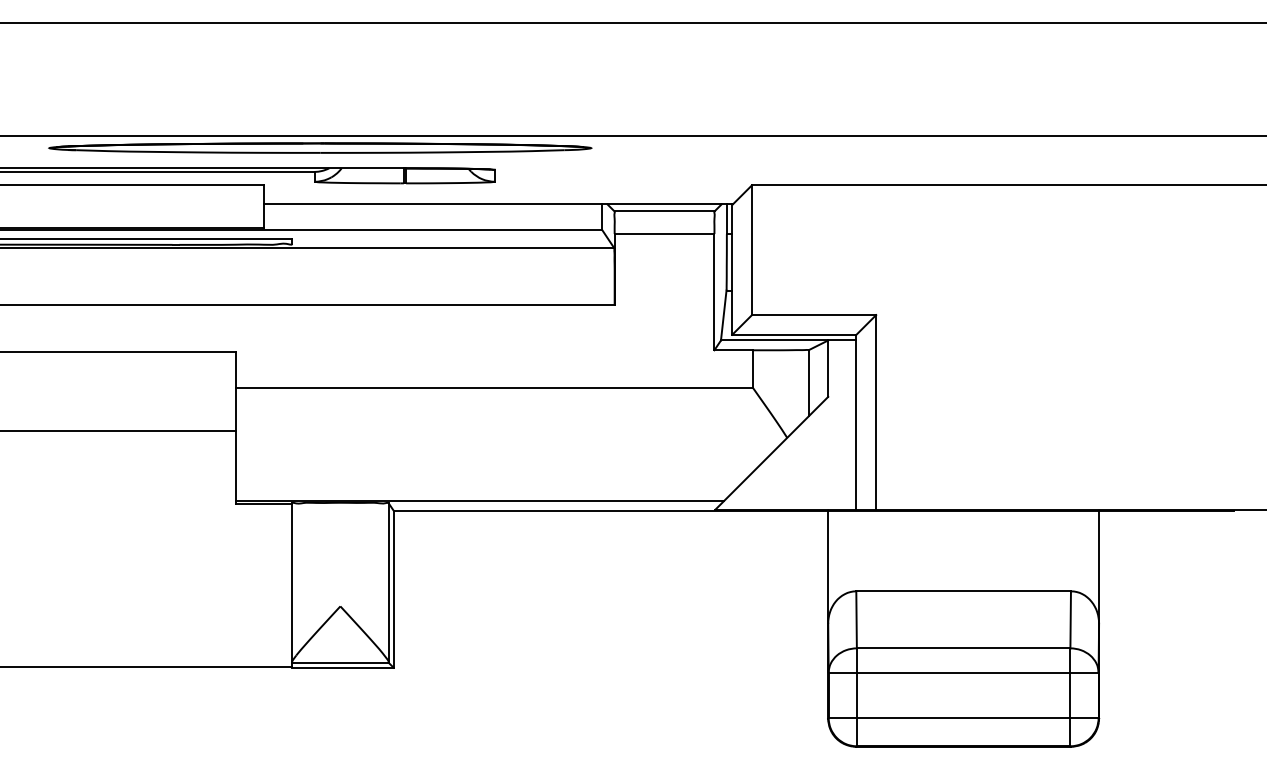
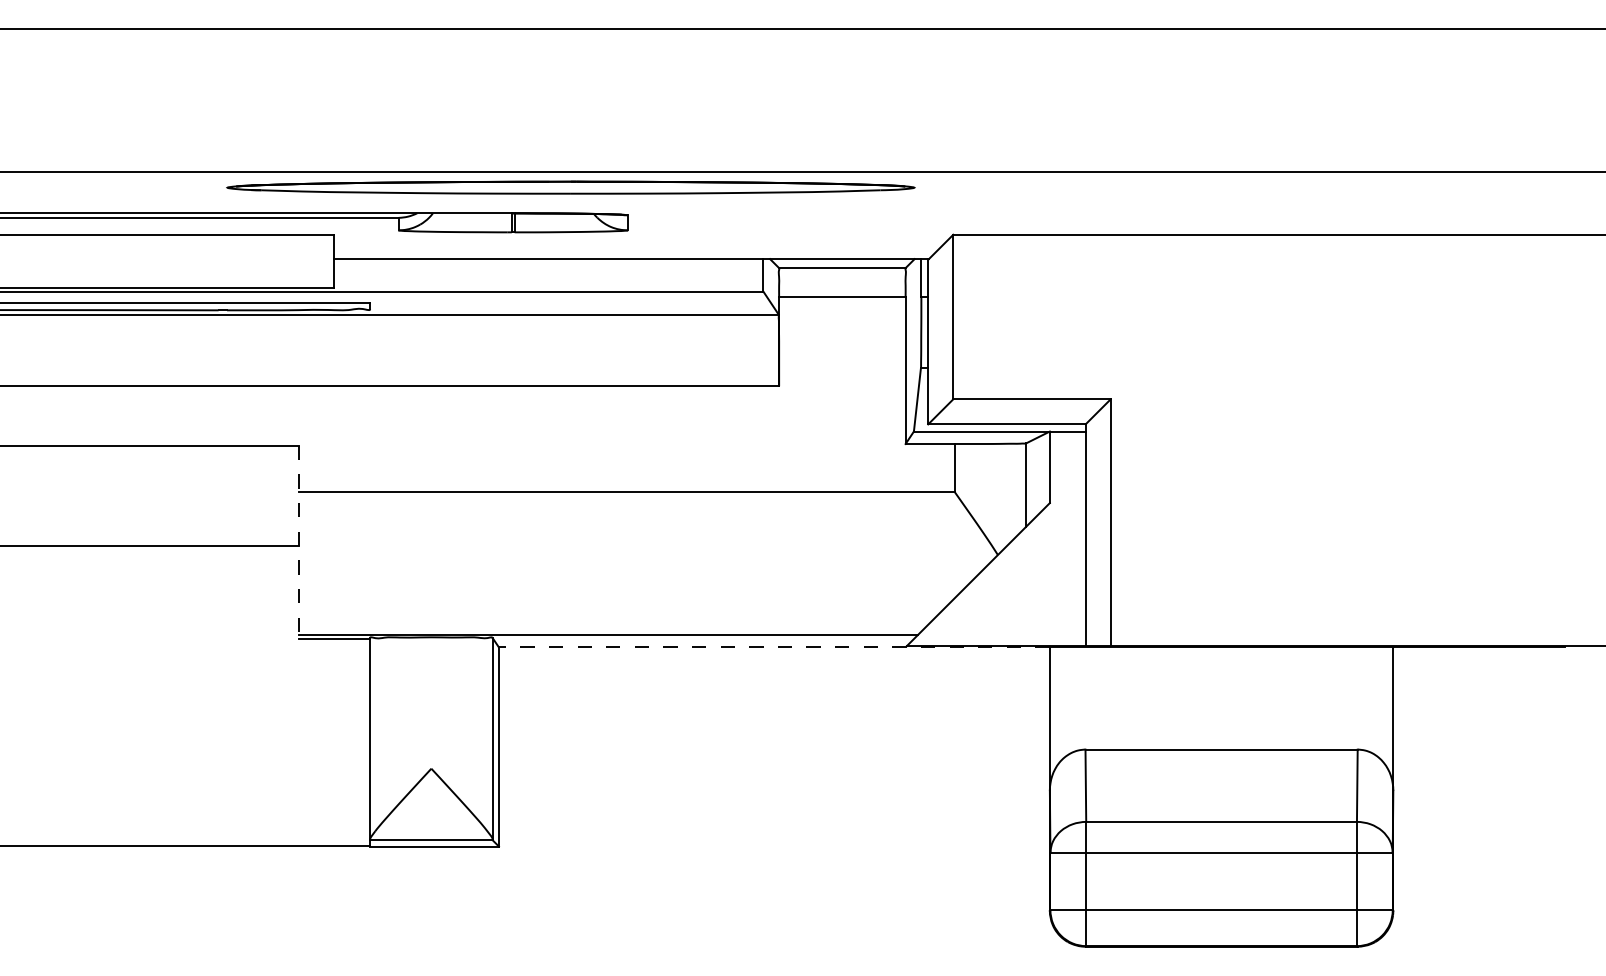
part: (319, 147) -> (570, 187), moved
line: (235, 427) -> (298, 542), solid -> dashed
line: (610, 510) -> (773, 647), solid -> dashed

